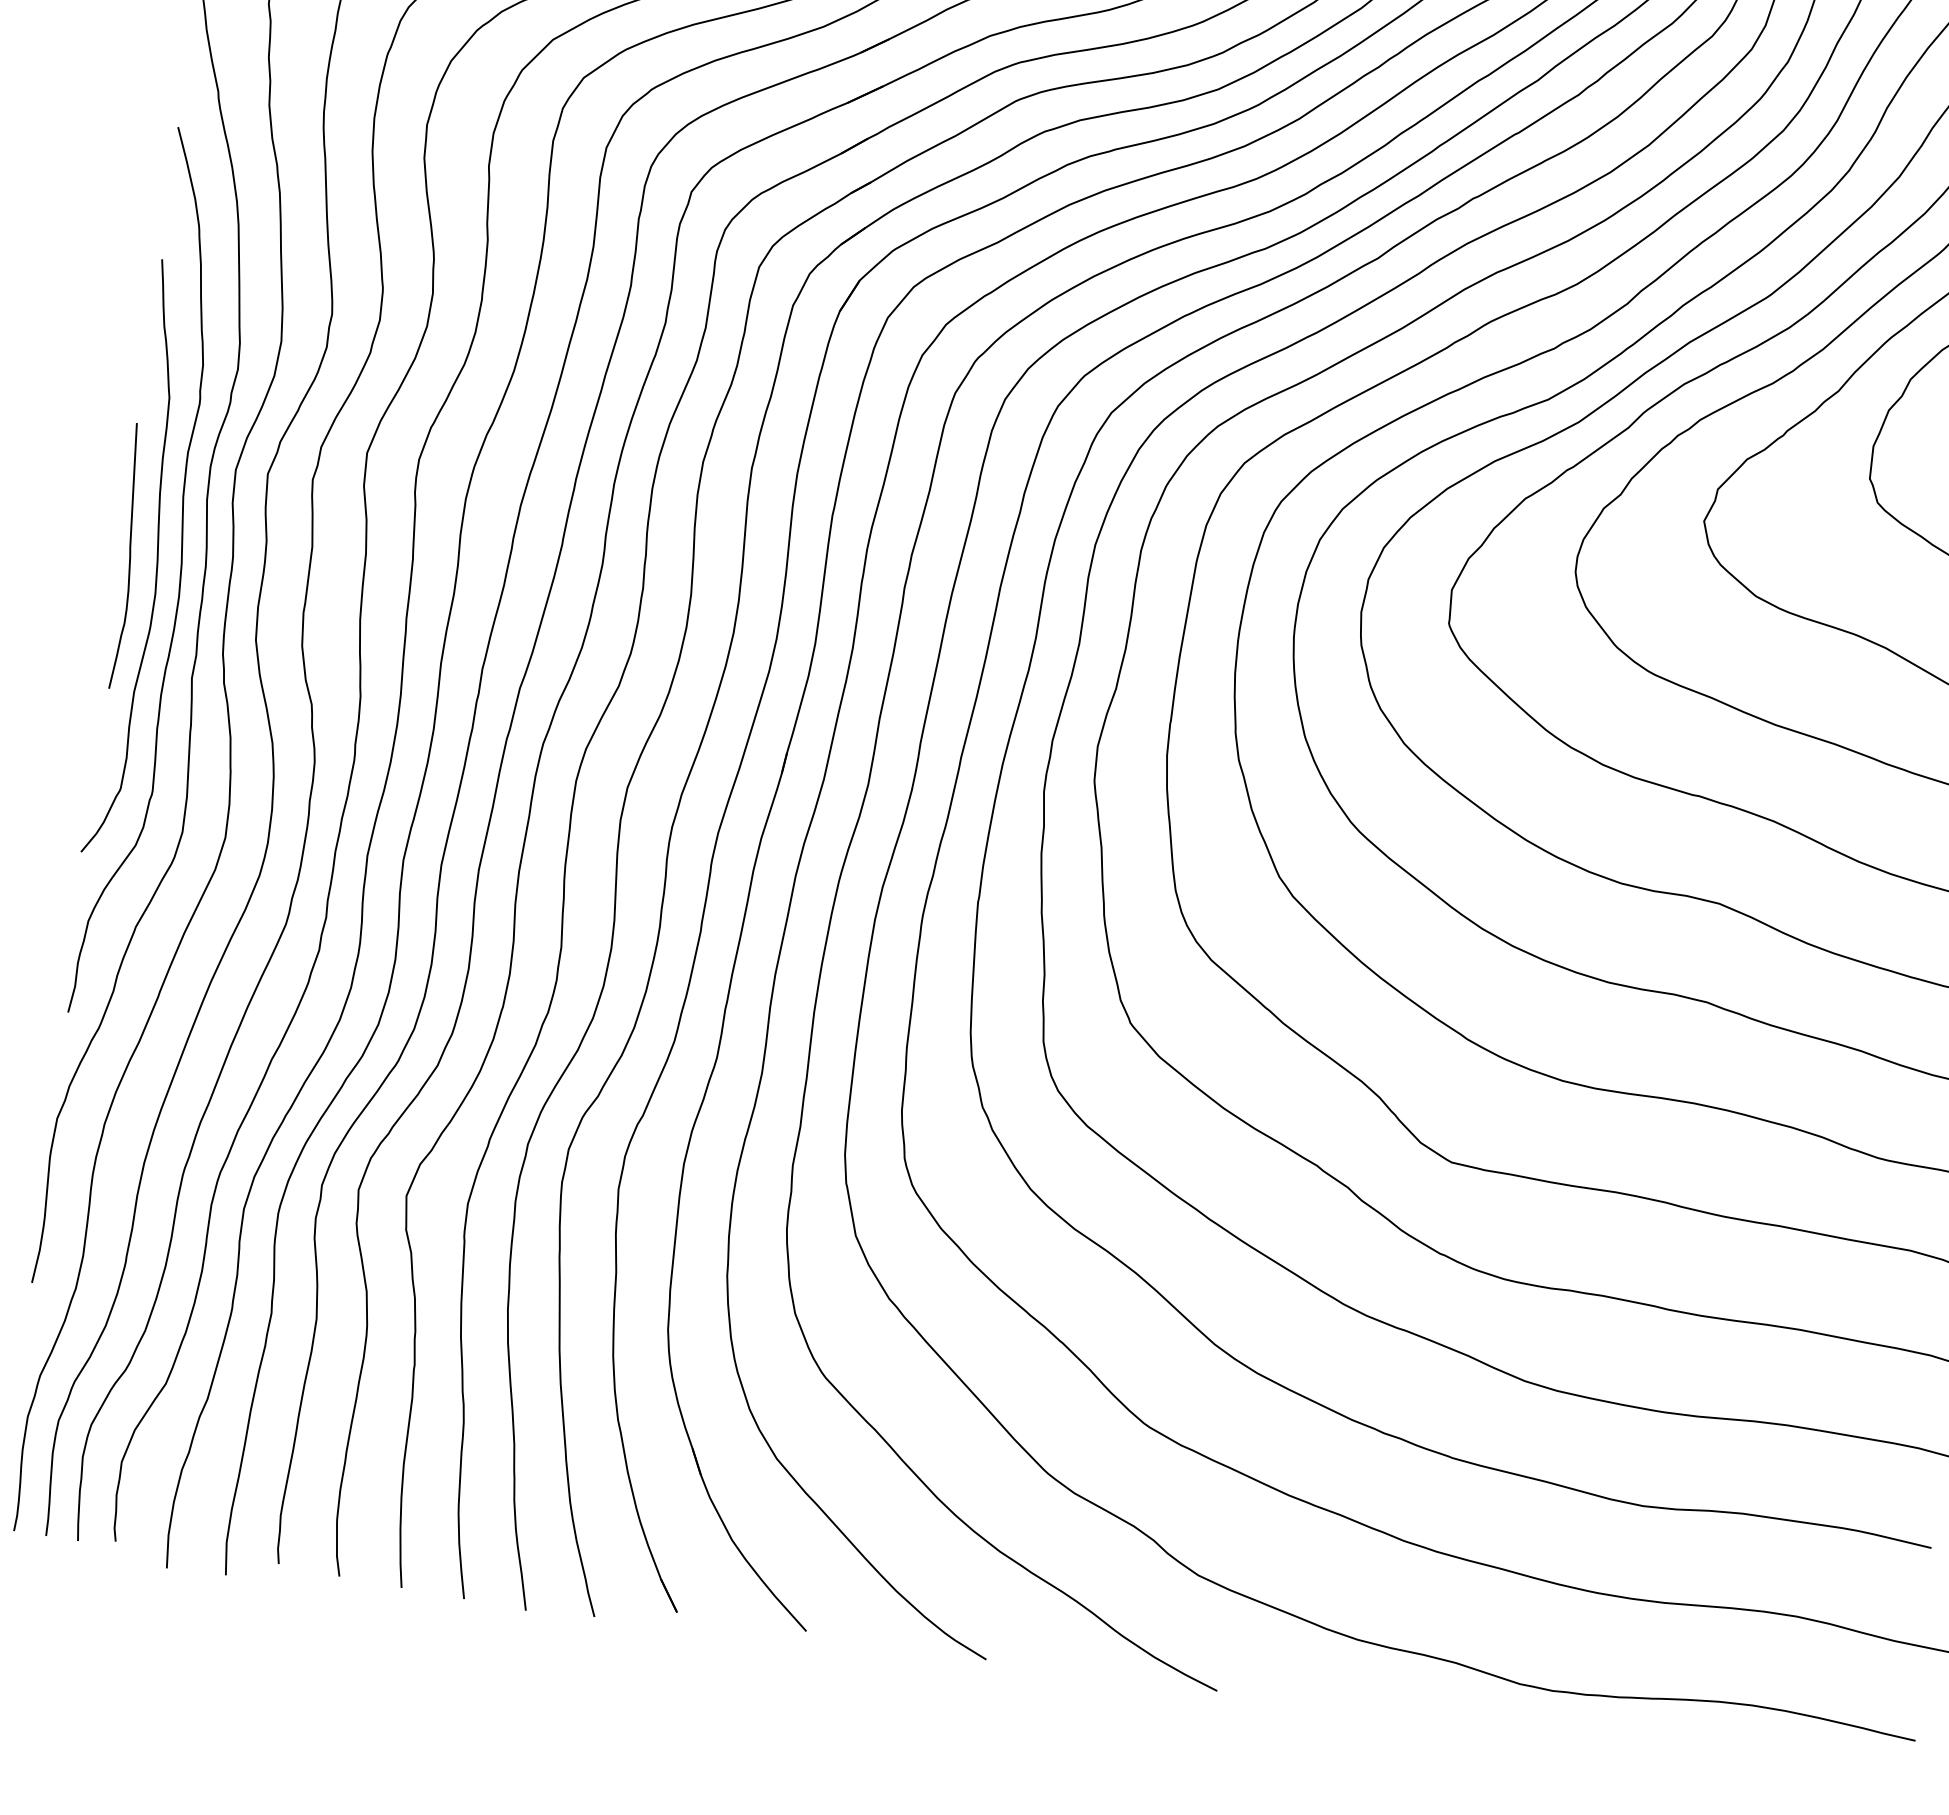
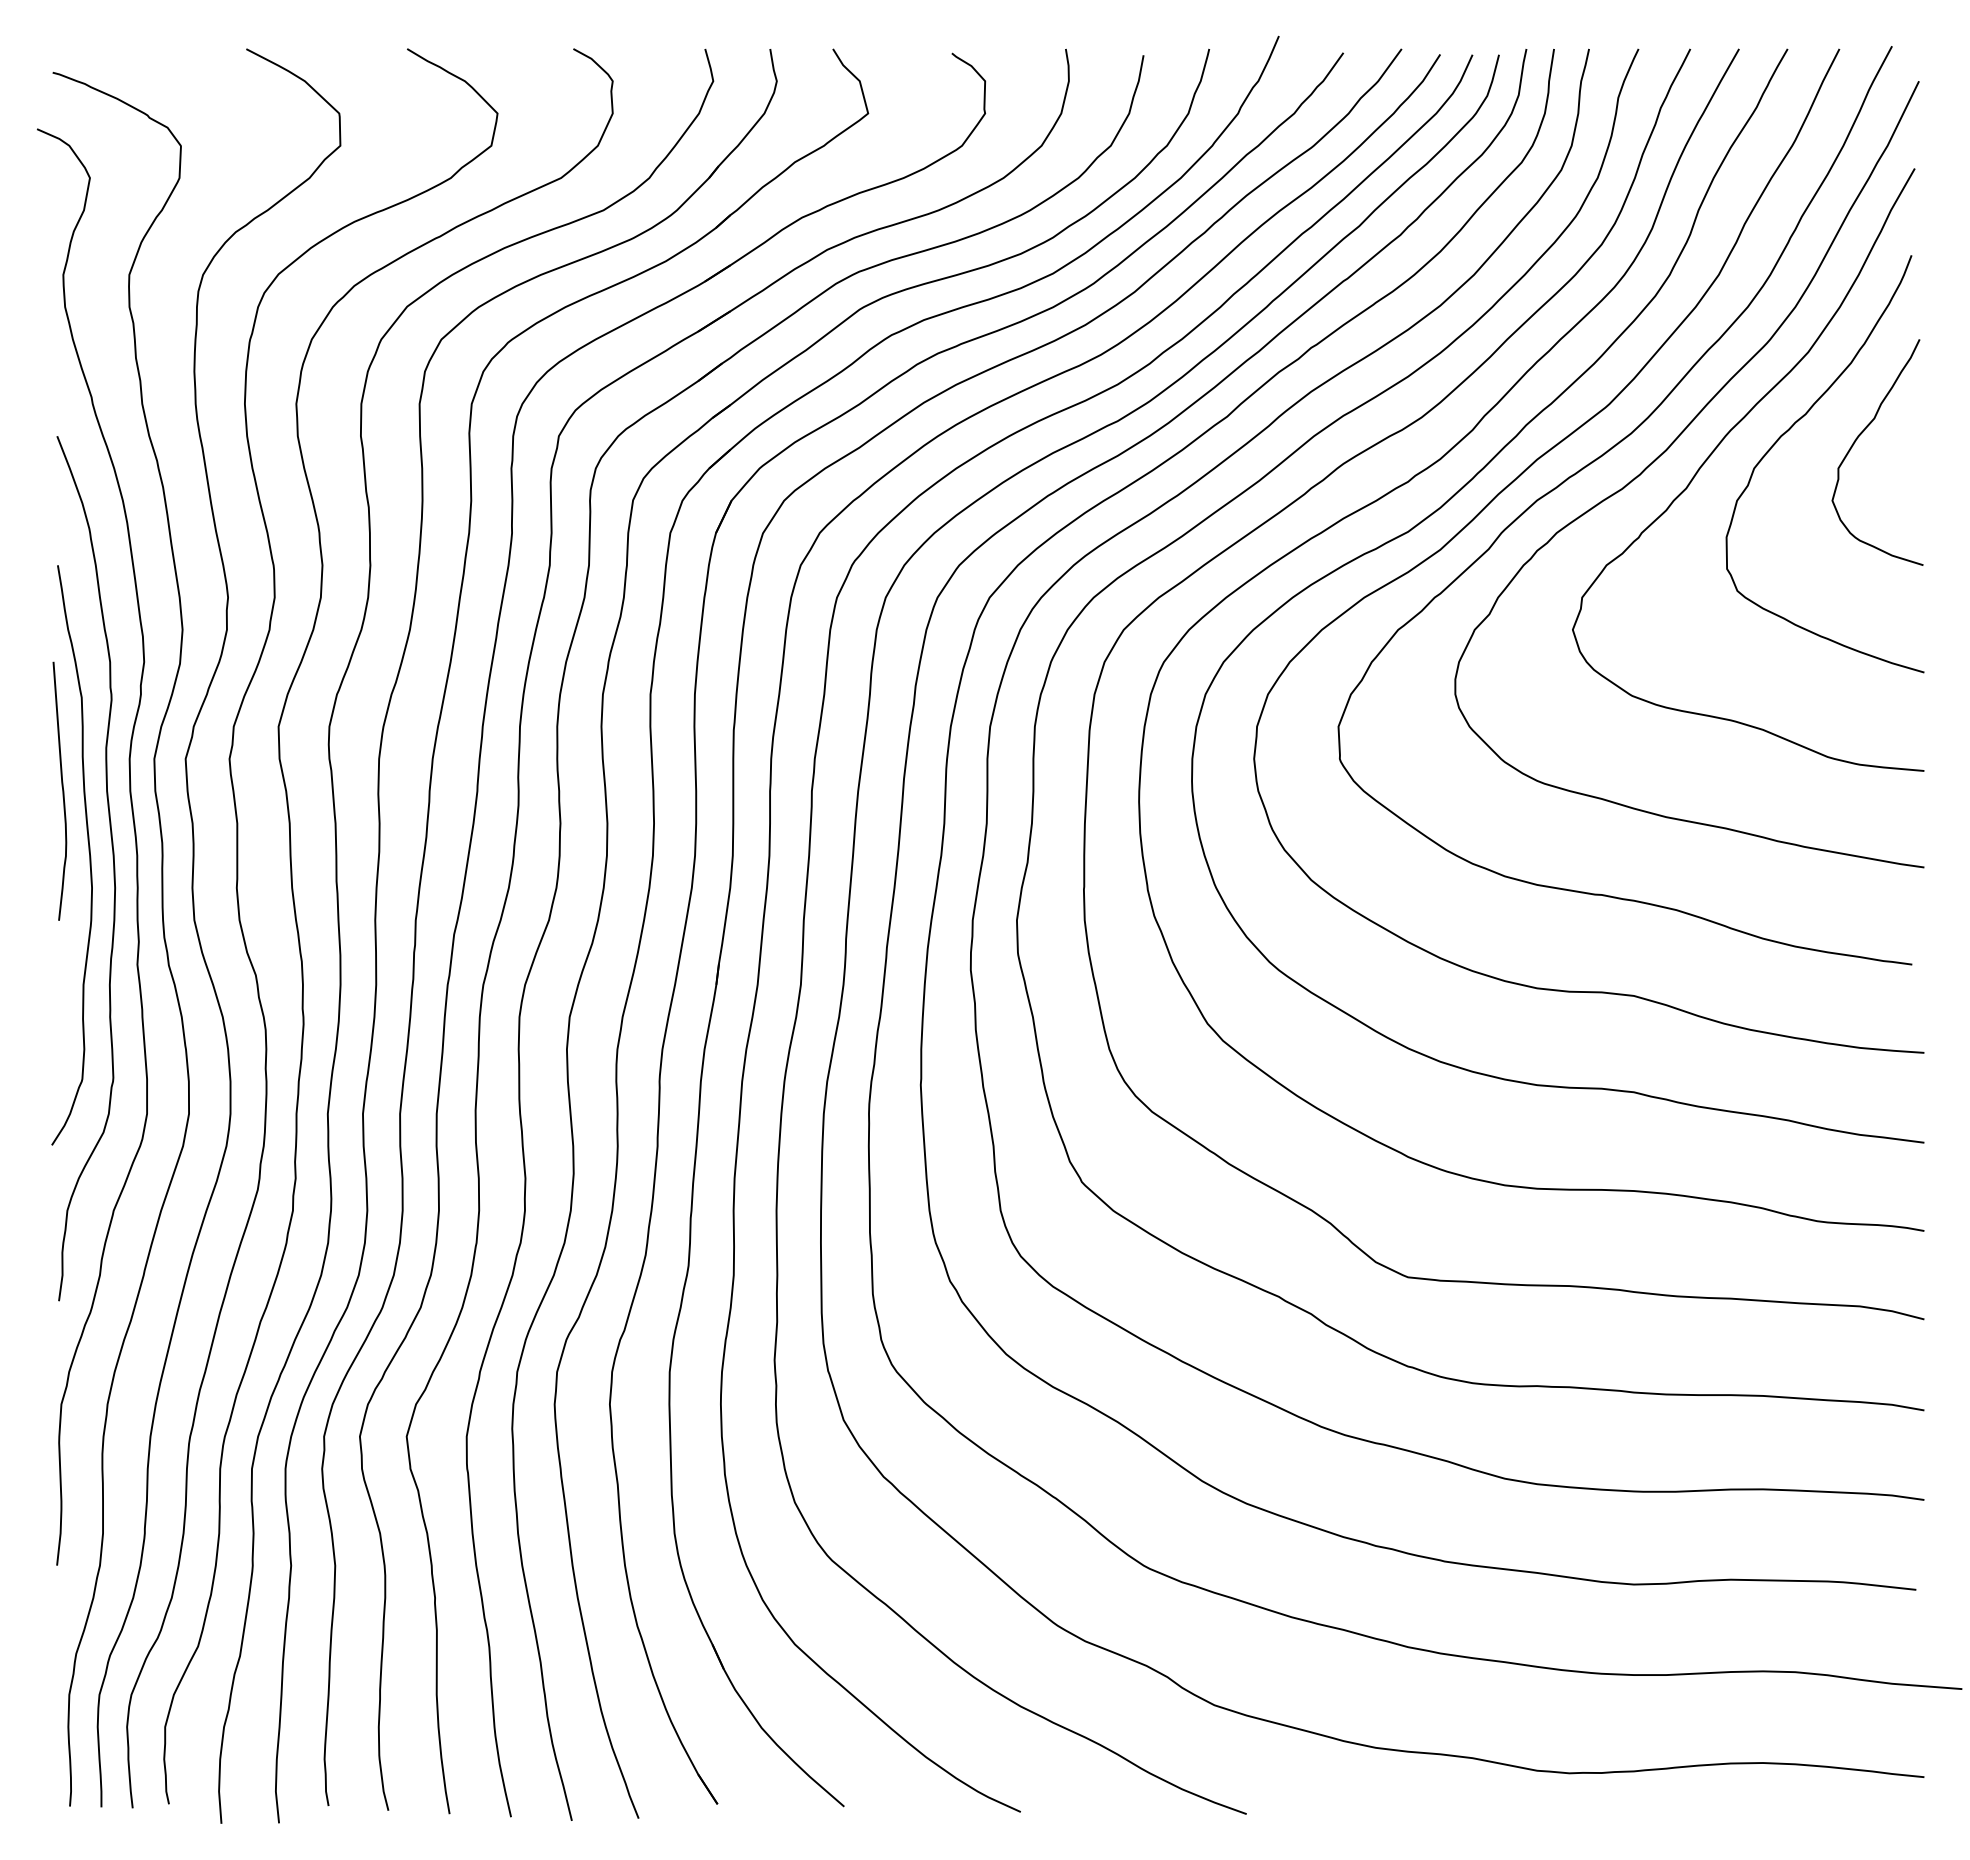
curve: (129, 555) -> (62, 790), moved

